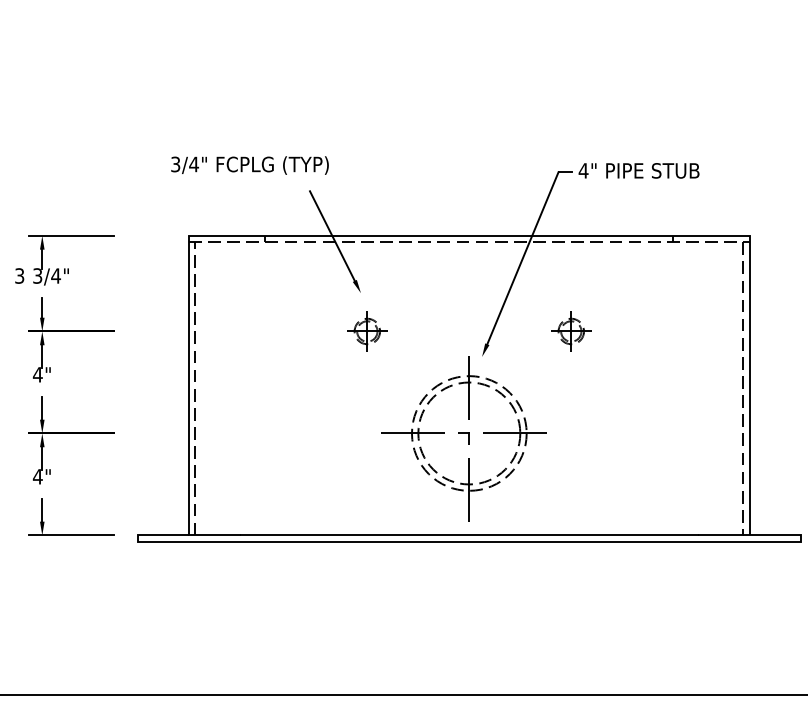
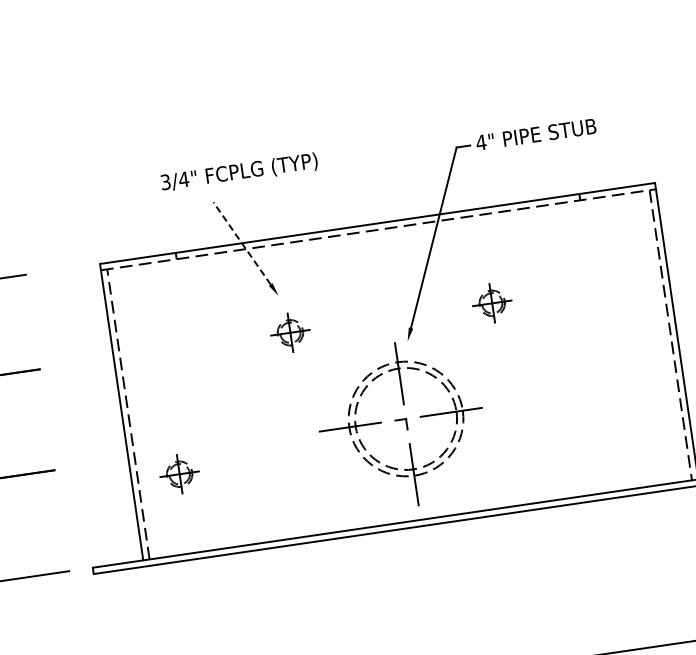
text: (249, 165) -> (238, 172), moved
line: (332, 235) -> (242, 242), solid -> dashed
part: (237, 455) -> (179, 474), added

